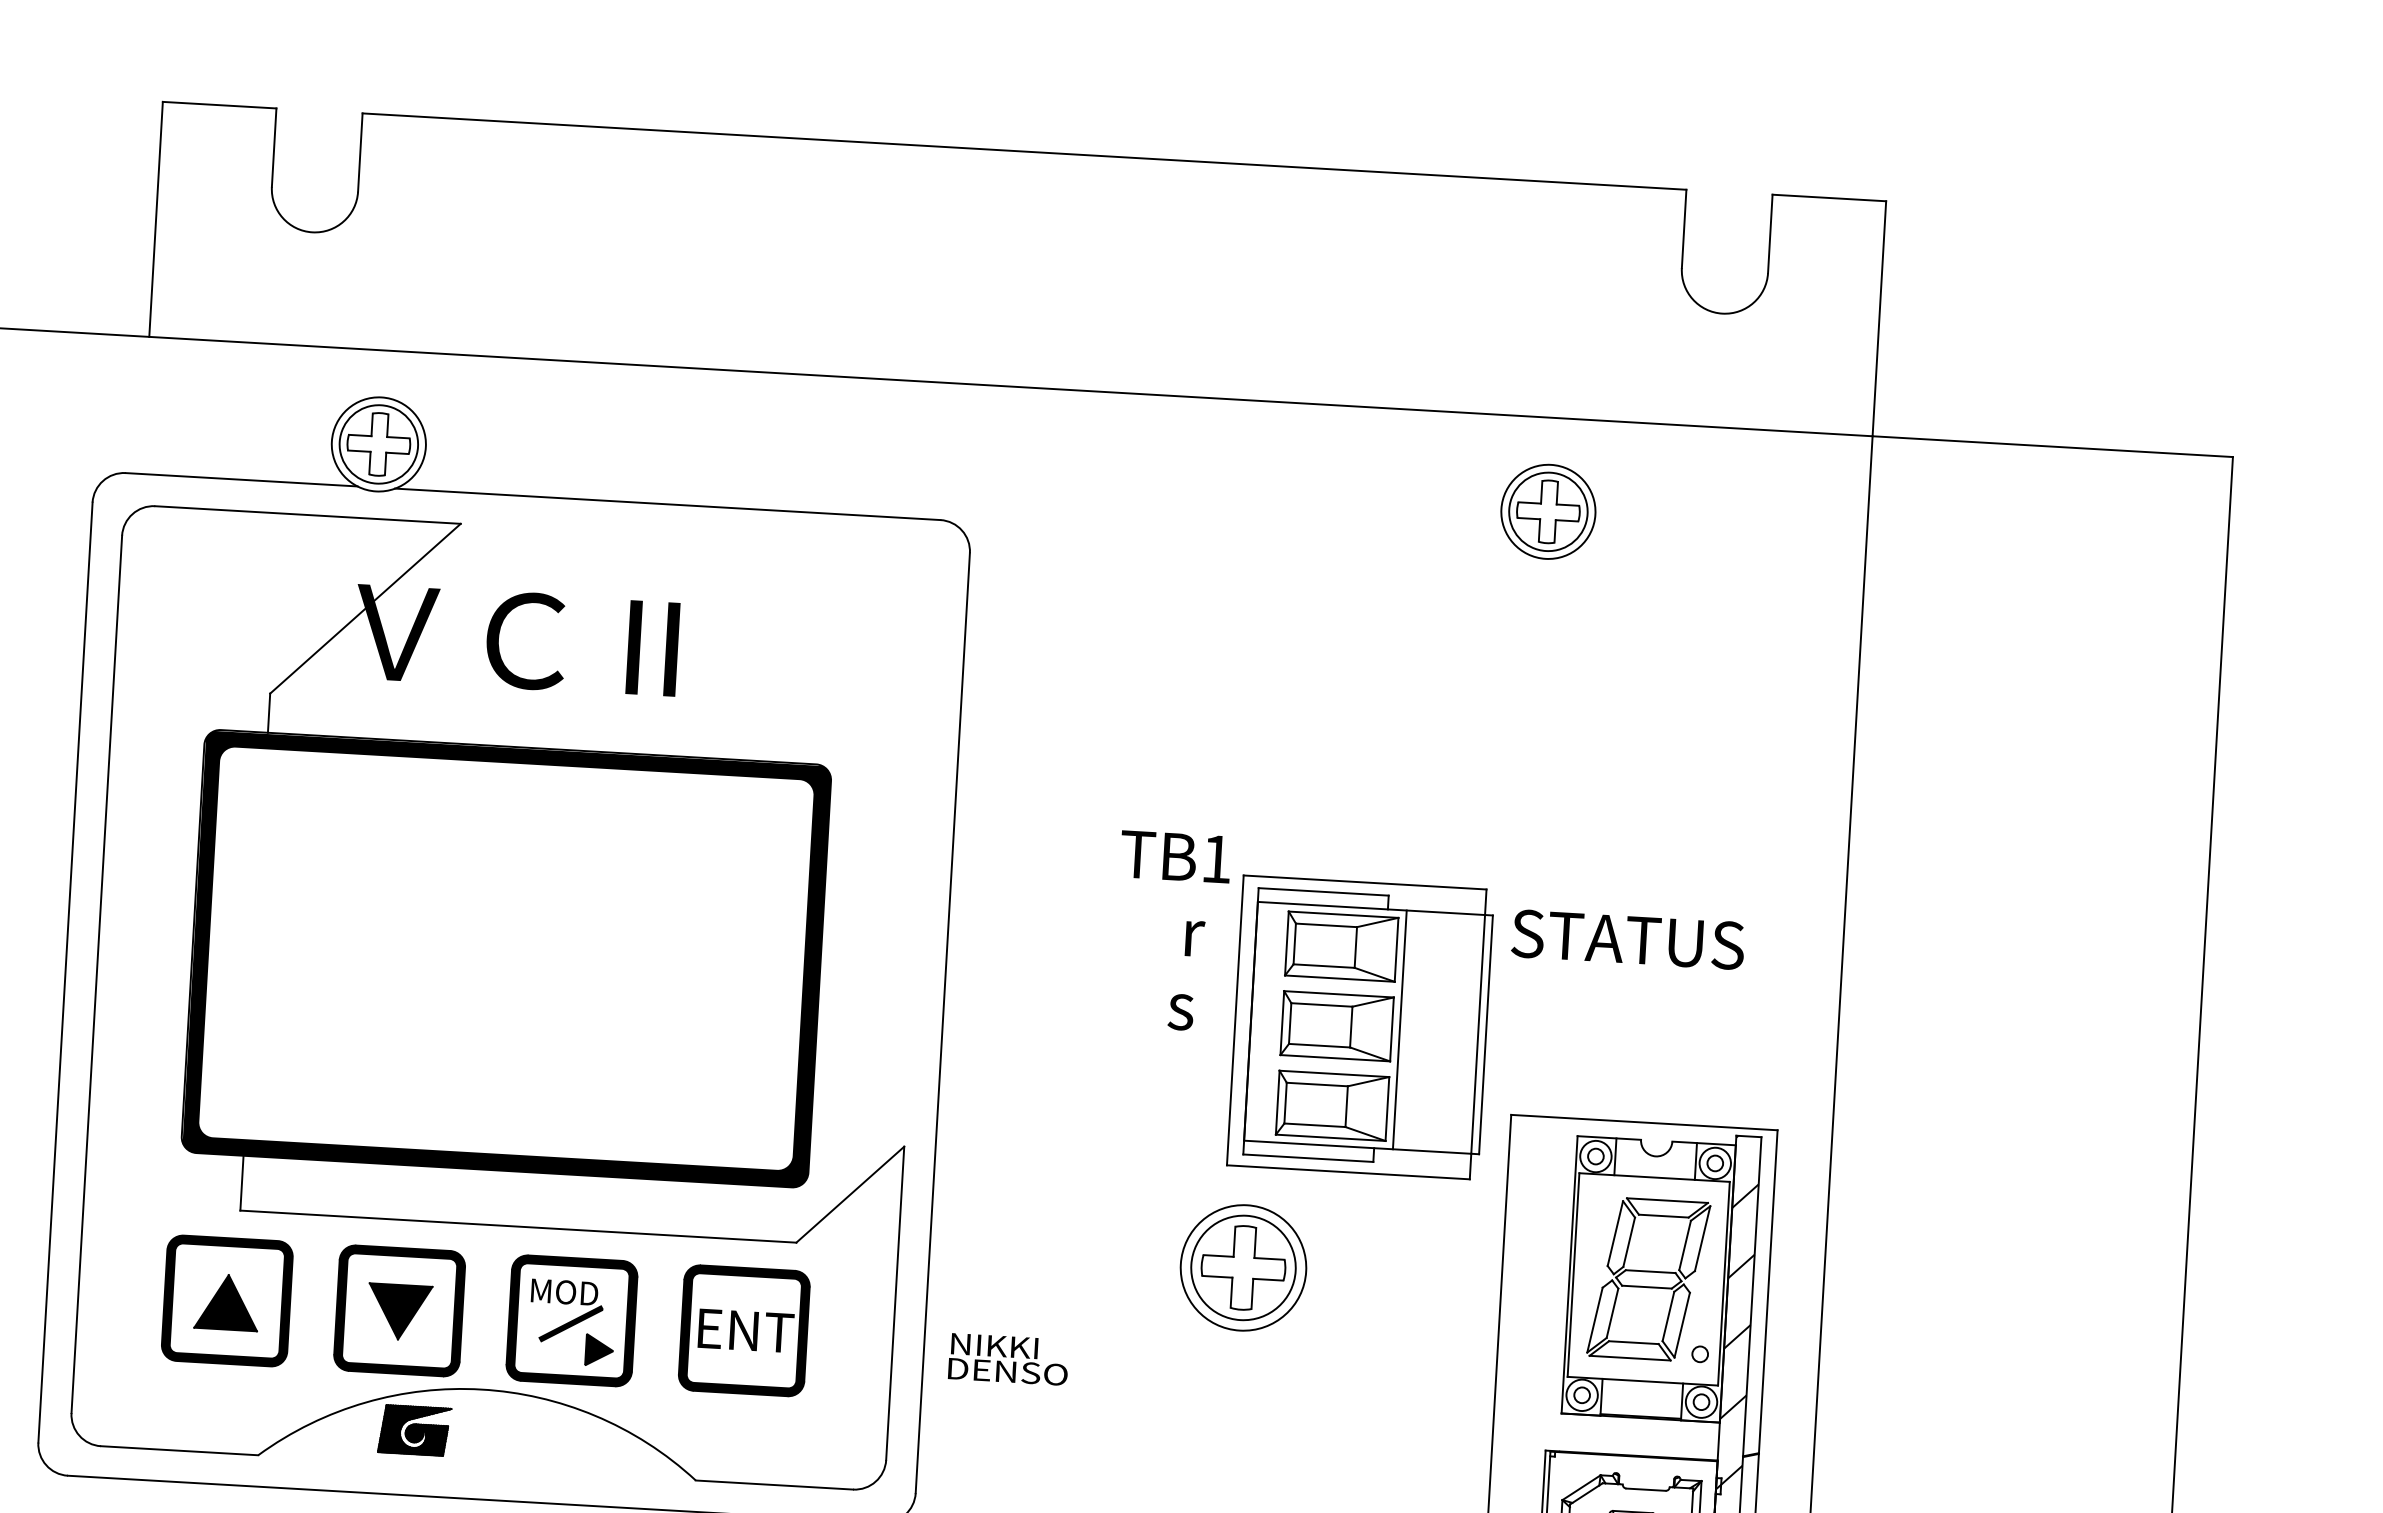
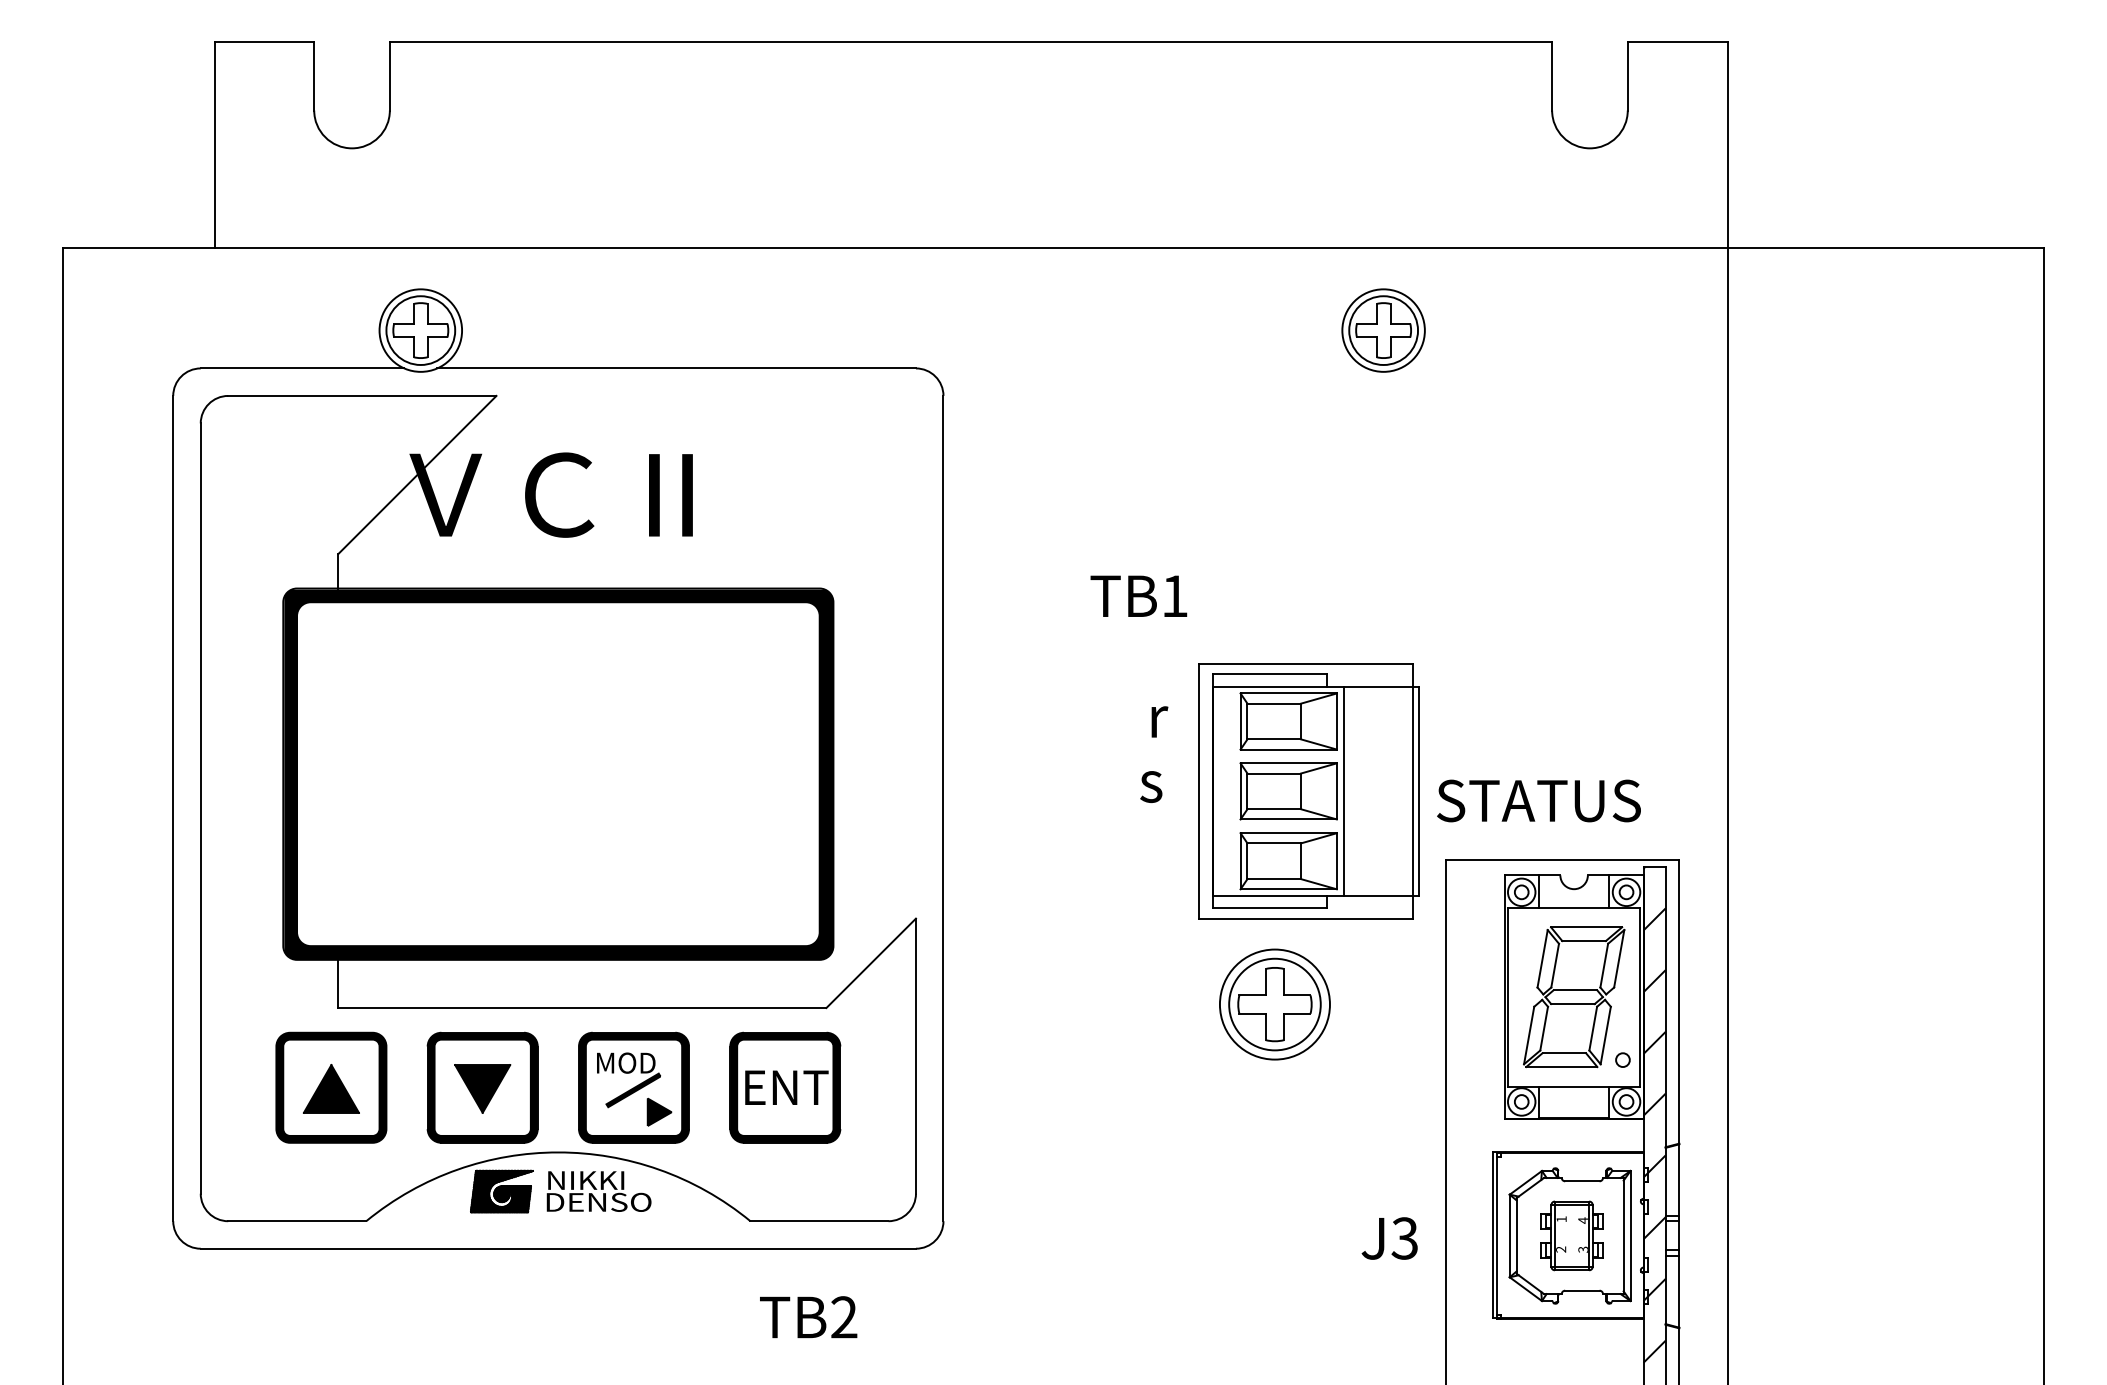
part: (1548, 511) -> (1383, 330), moved
text: (1175, 855) -> (1138, 595), moved
text: (1627, 939) -> (1538, 800), moved
part: (1242, 1267) -> (1274, 1004), moved
text: (1008, 1359) -> (598, 1191), moved

